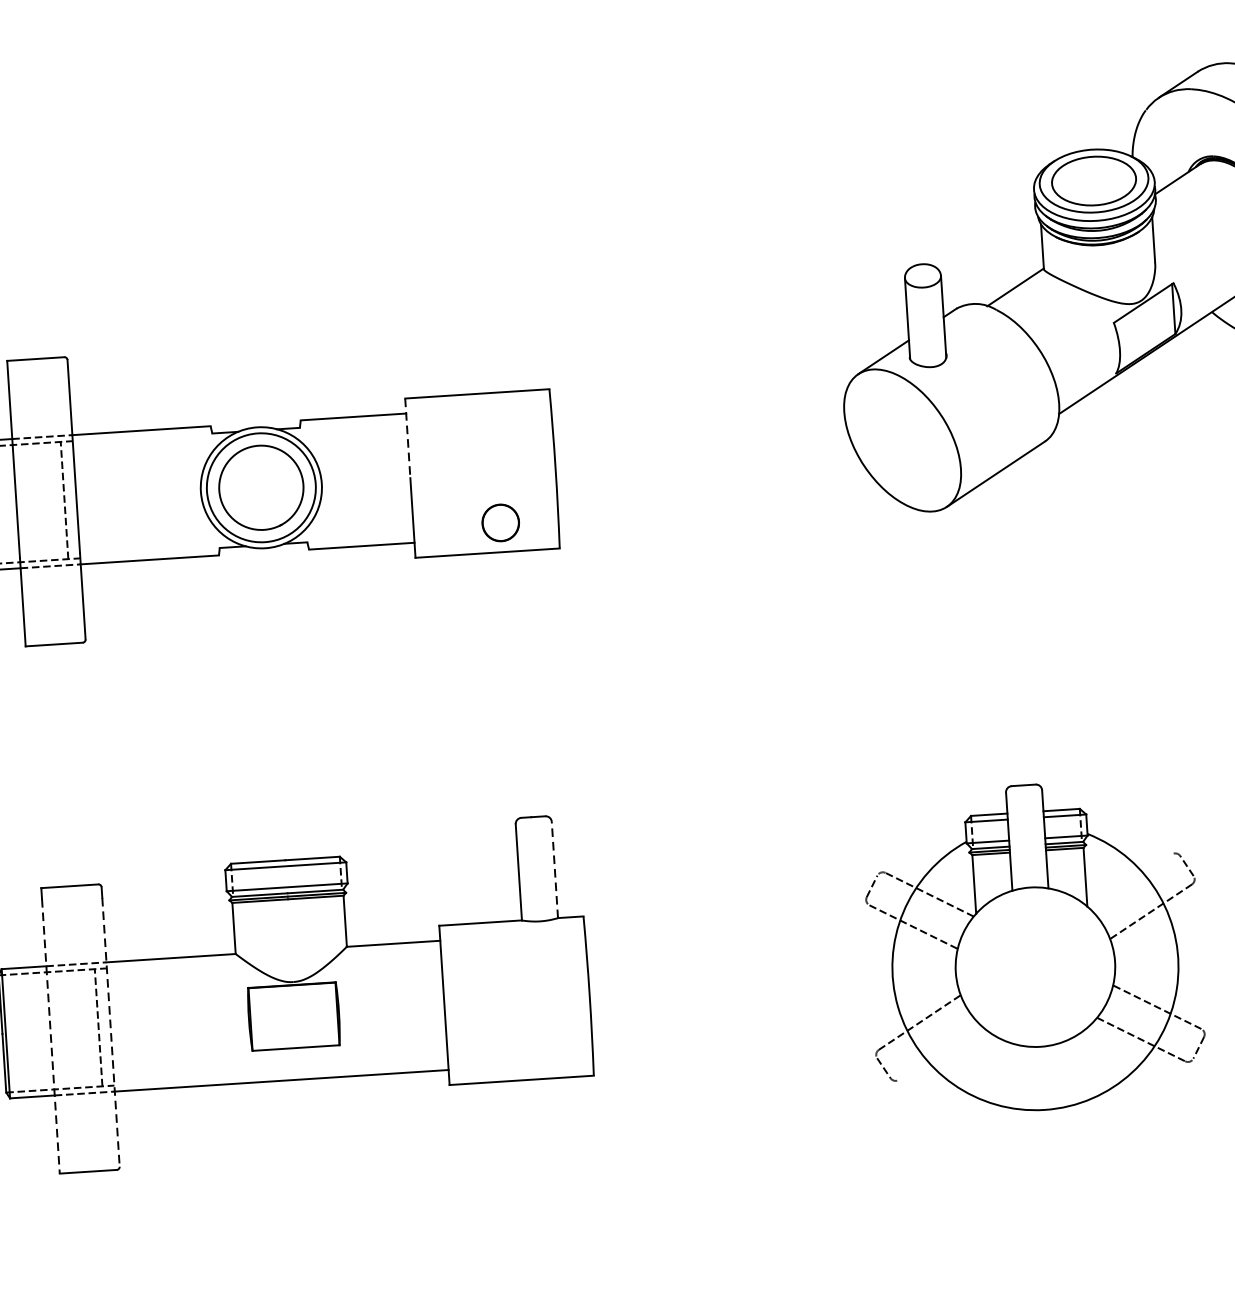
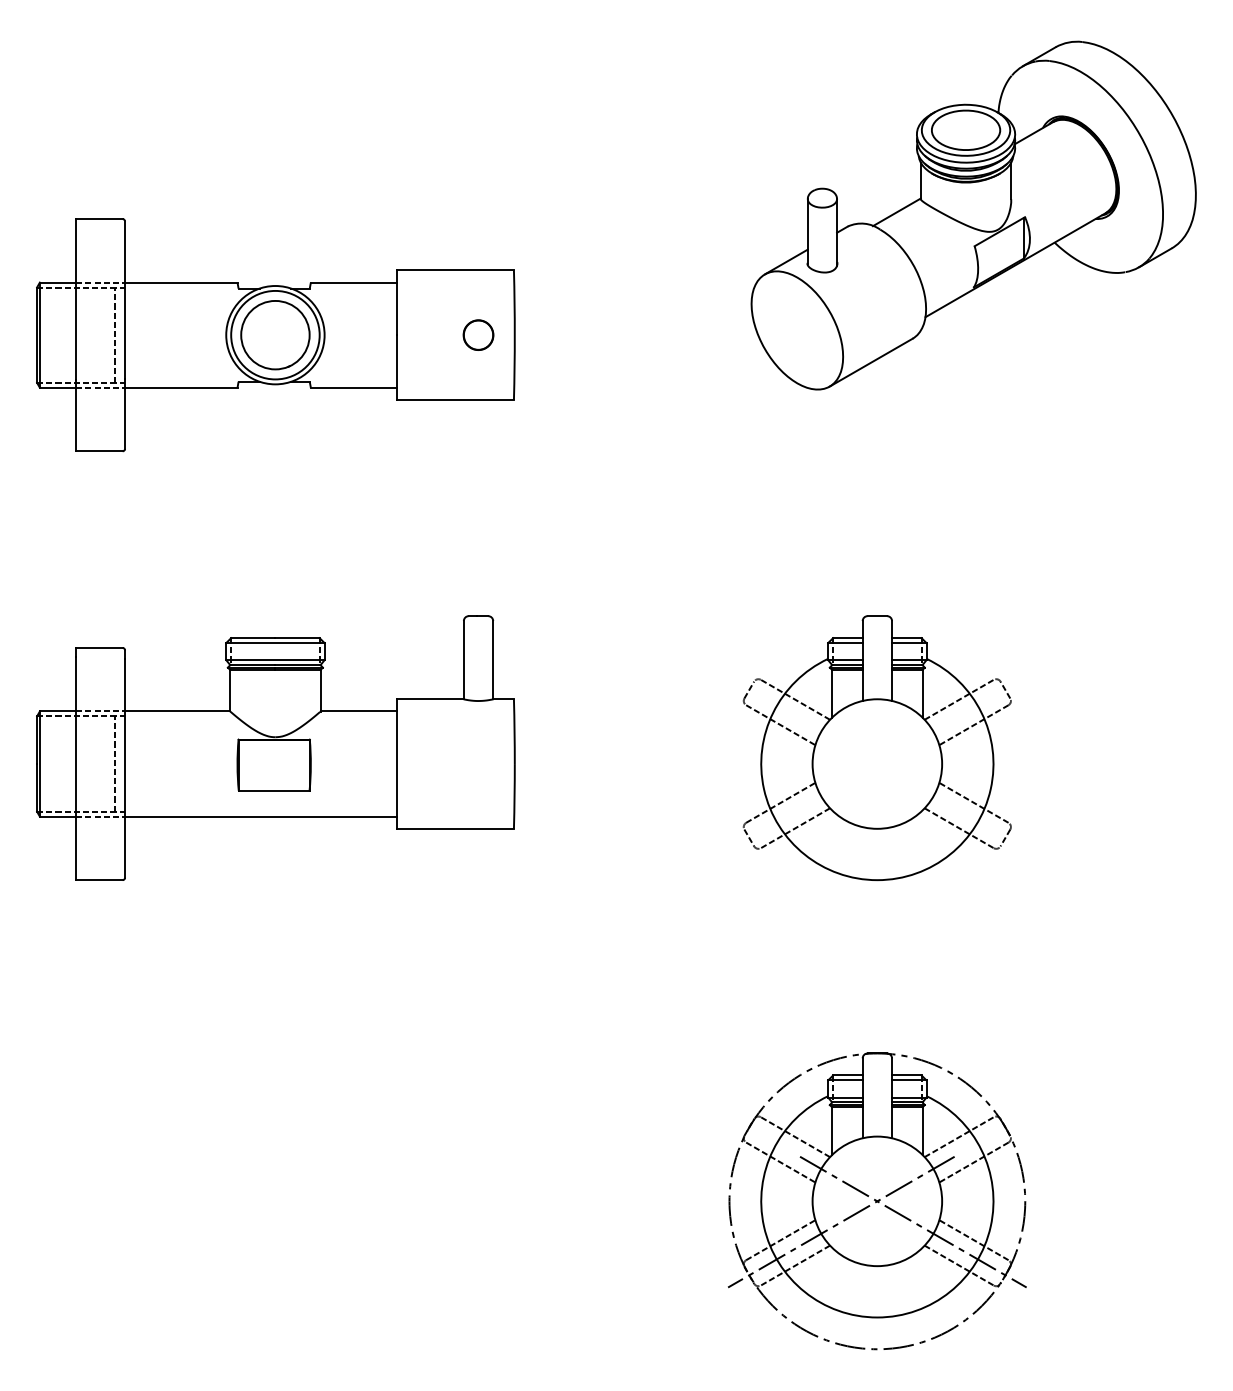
line: (407, 439) -> (396, 303), dashed -> solid
part: (500, 522) -> (478, 334), moved
line: (555, 869) -> (493, 659), dashed -> solid
line: (1130, 881) -> (958, 699), added
line: (111, 1032) -> (125, 768), dashed -> solid
line: (51, 1036) -> (76, 768), dashed -> solid
line: (939, 1052) -> (795, 828), added

